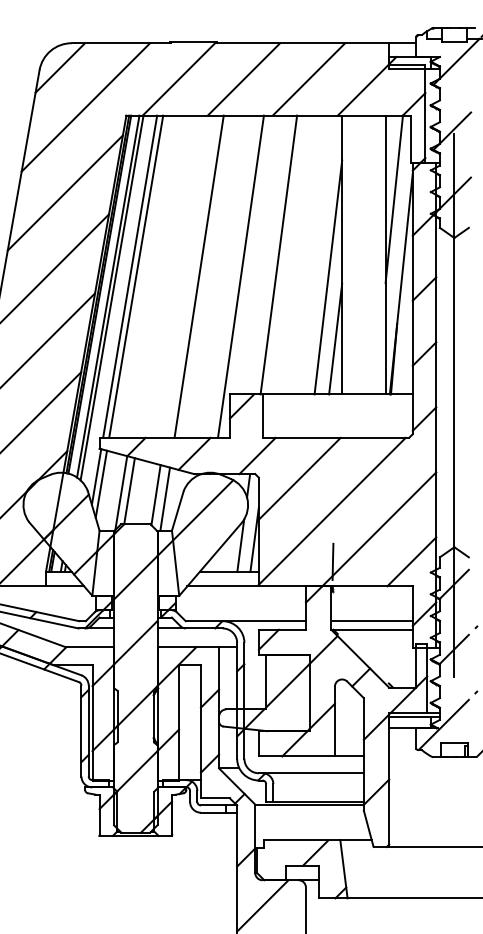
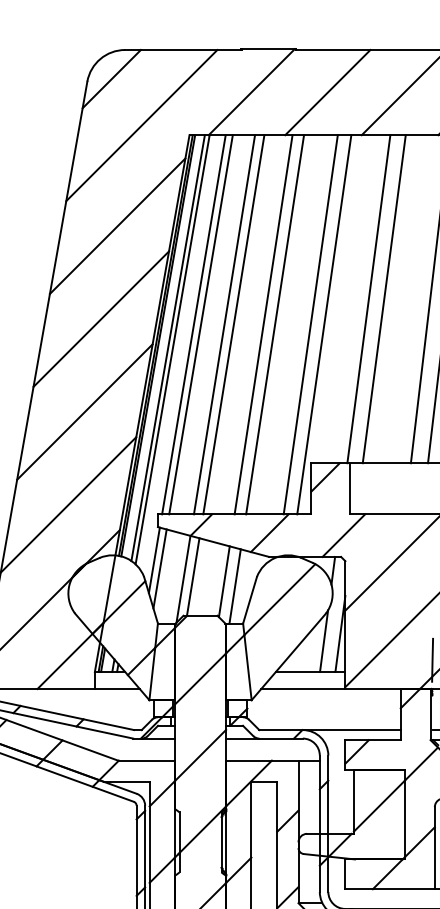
line: (291, 254) -> (383, 298), added
line: (156, 276) -> (224, 324), added
line: (164, 276) -> (234, 324), added
line: (188, 276) -> (262, 324), added
line: (229, 276) -> (310, 324), added

